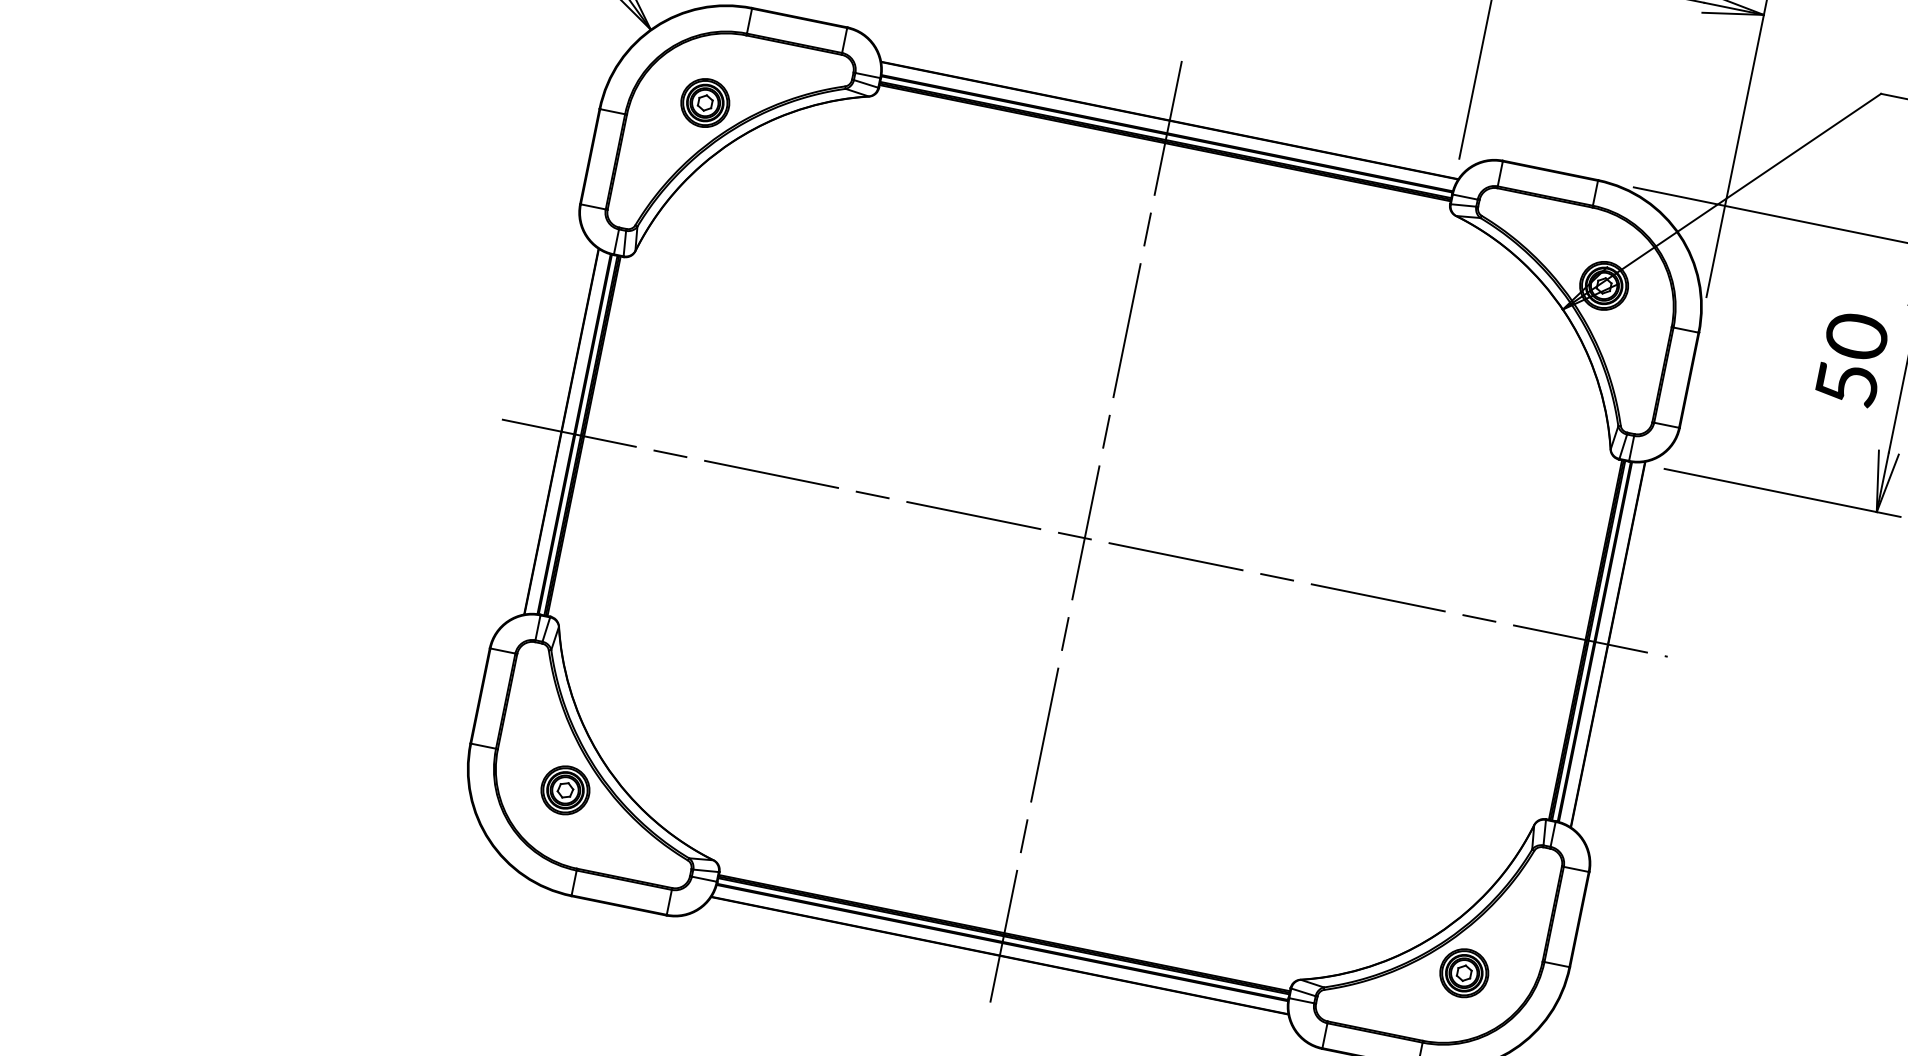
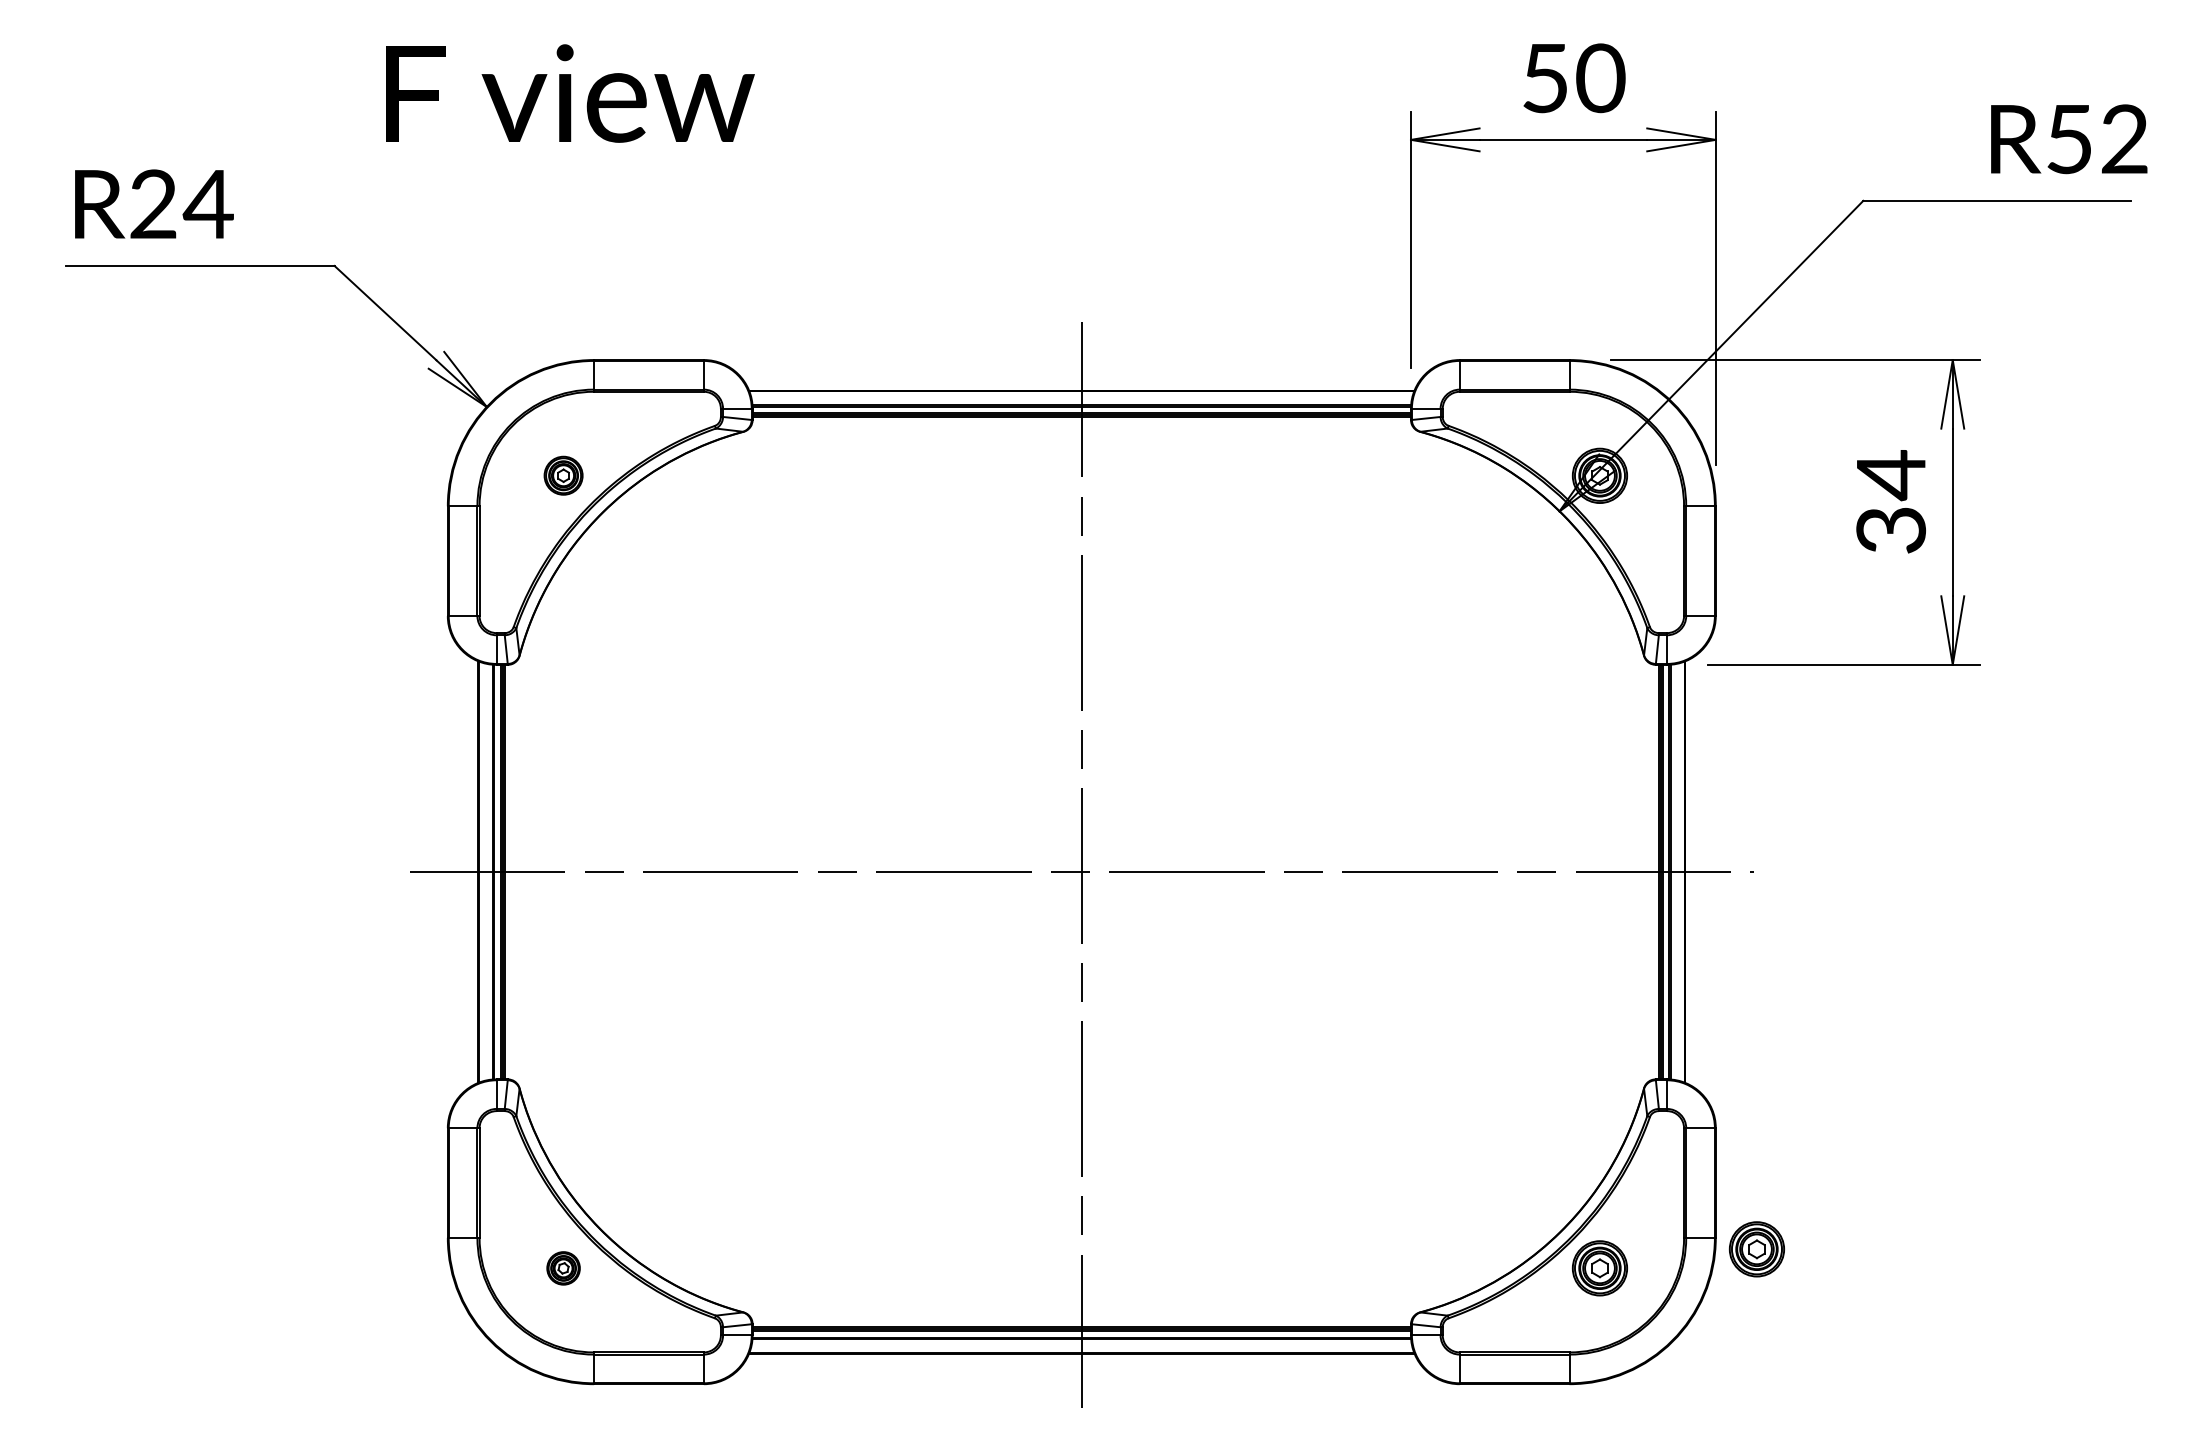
part: (705, 102) -> (563, 475), size x0.7
text: (1852, 359) -> (1891, 501), 50 -> 34
part: (565, 790) -> (563, 1268), size x0.6
part: (1603, 984) -> (1756, 1249), added

